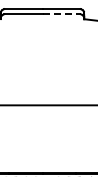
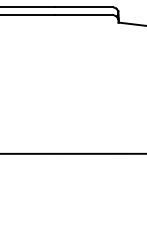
line: (62, 14) -> (85, 15), dashed -> solid

